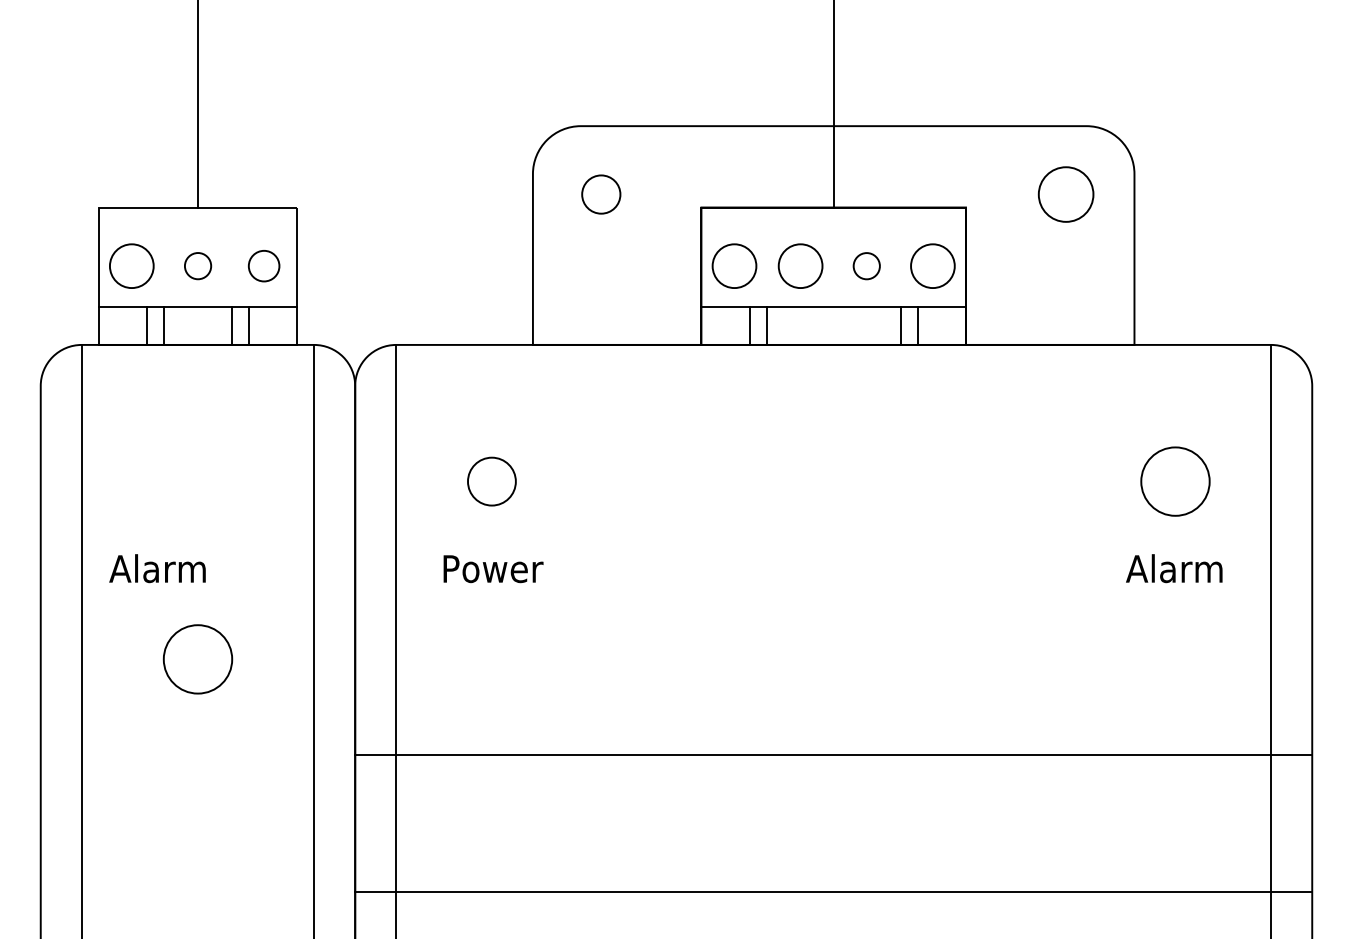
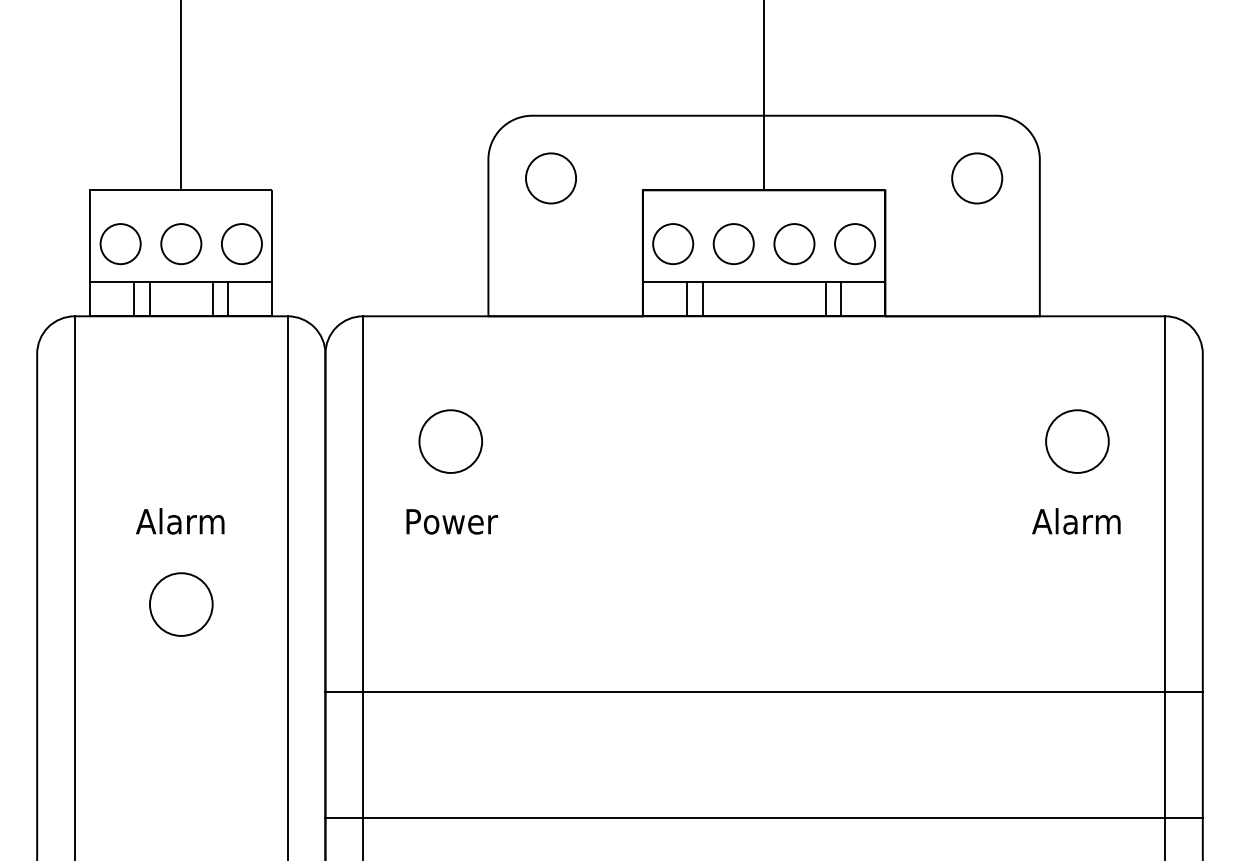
circle: (601, 194) -> (551, 178), size x1.43
circle: (198, 265) -> (181, 243), size x1.67
circle: (263, 265) -> (241, 243), size x1.43
circle: (866, 266) -> (794, 244), size x1.67
circle: (491, 481) -> (450, 441), size x1.43
text: (157, 568) -> (180, 521), moved

